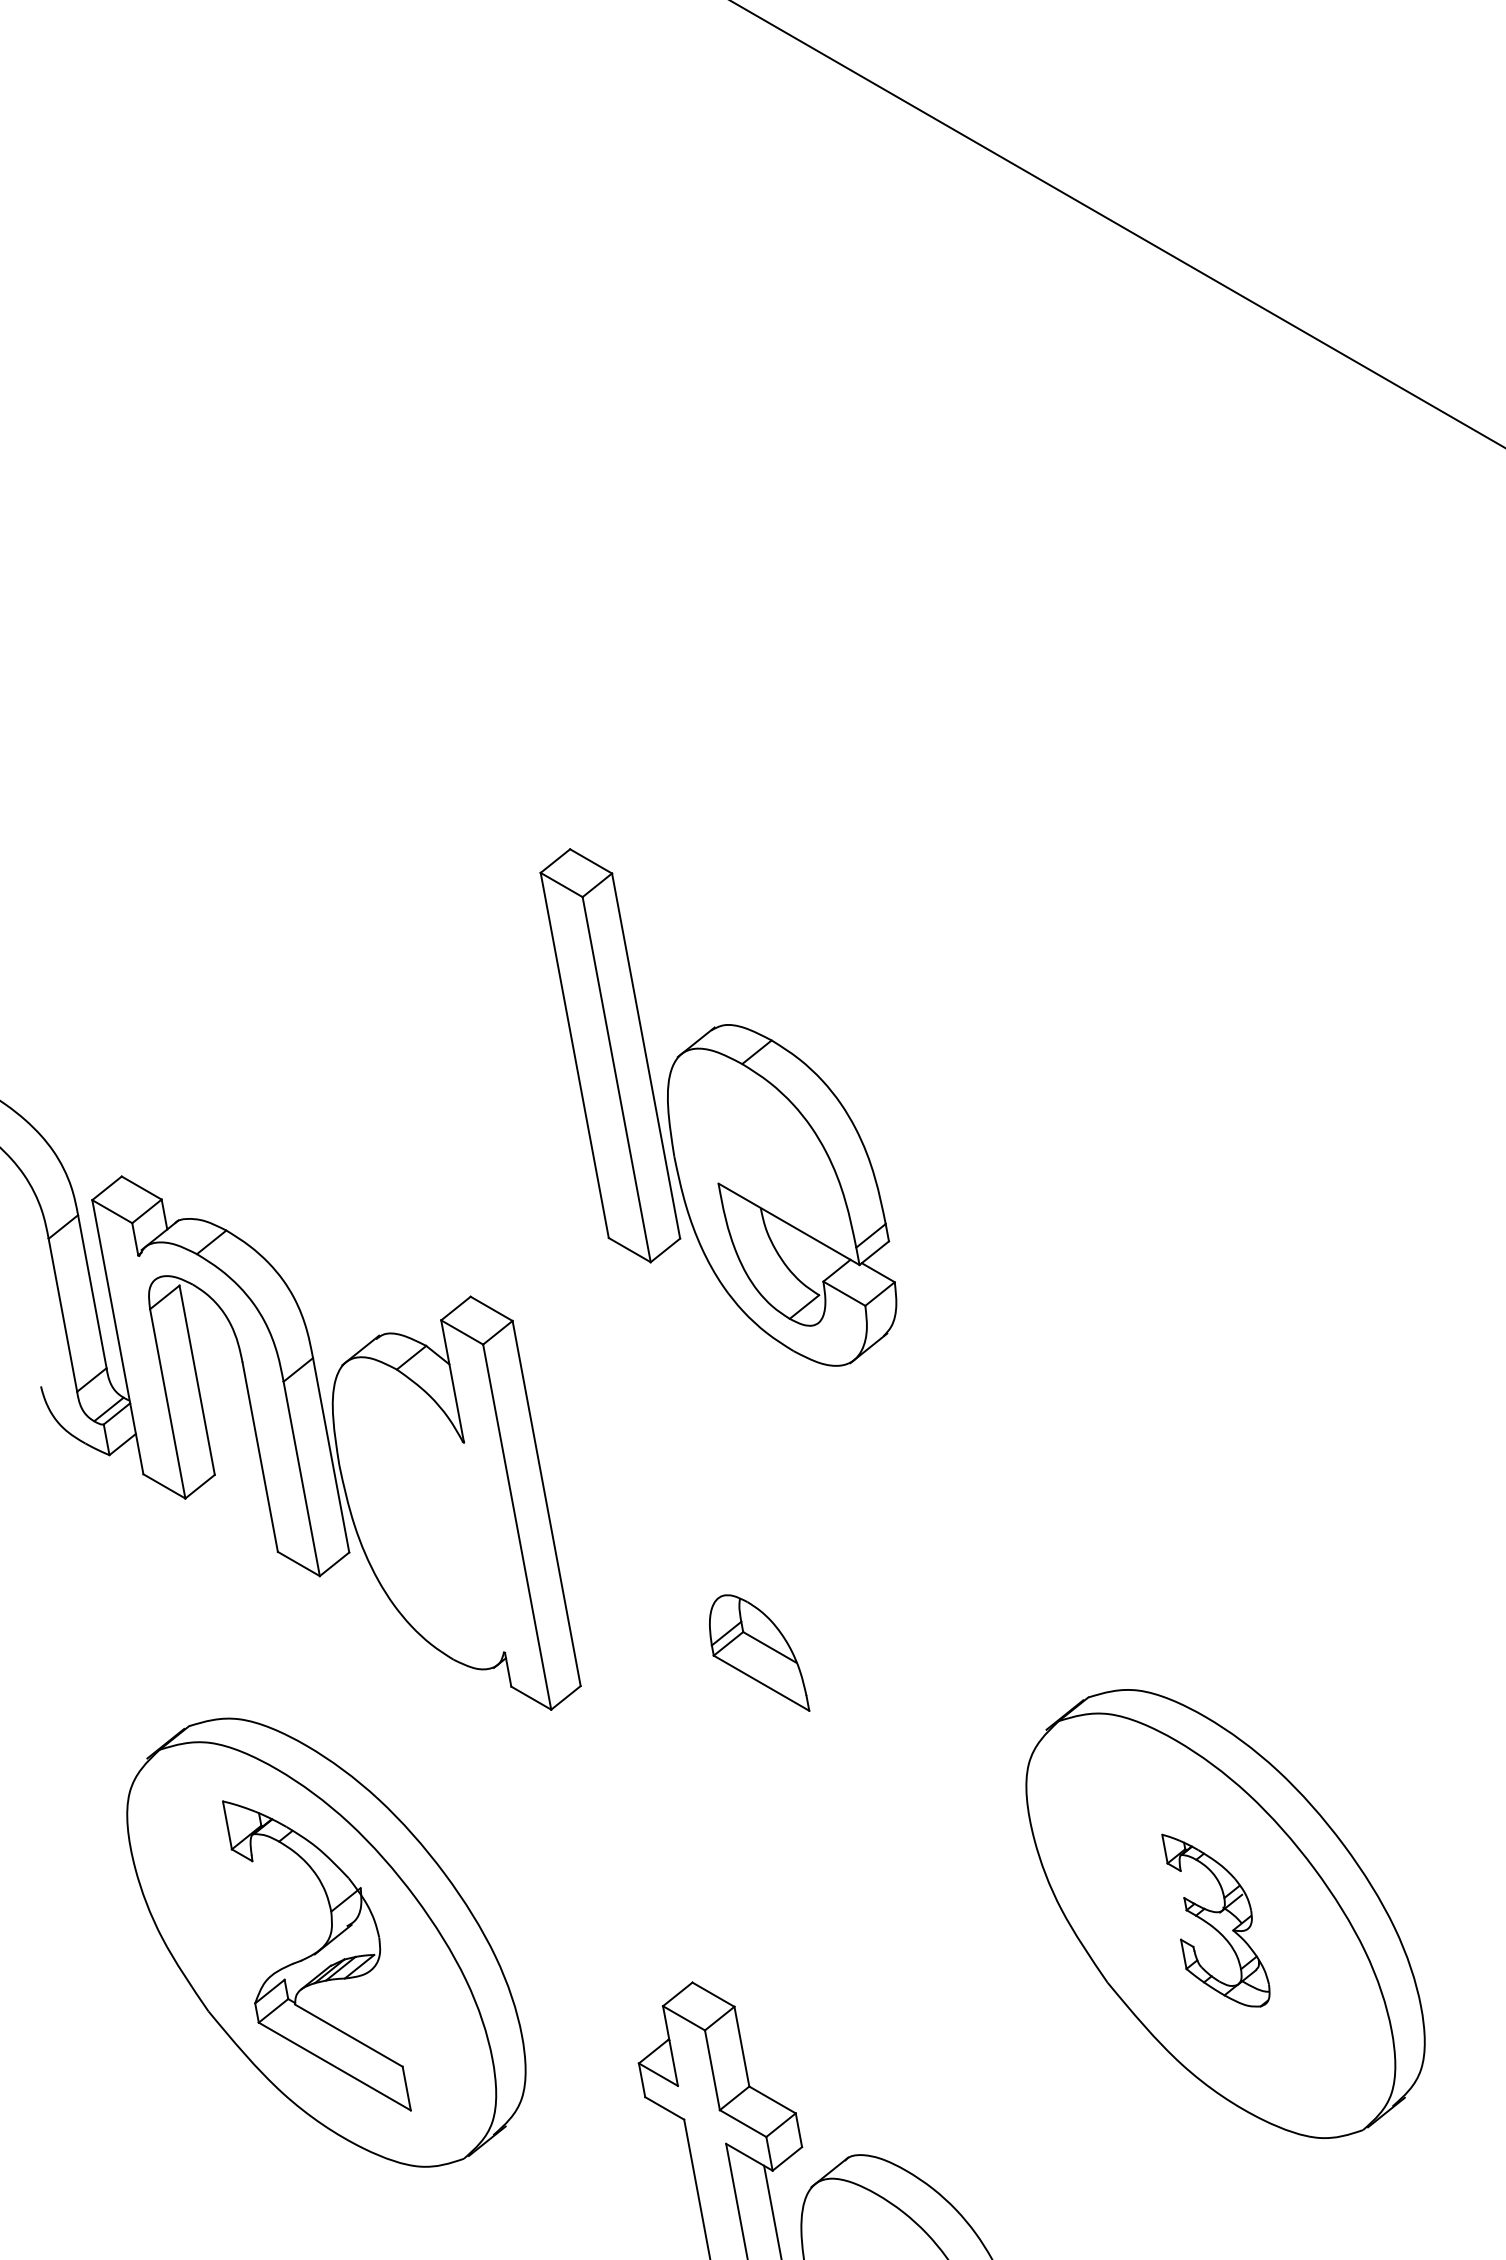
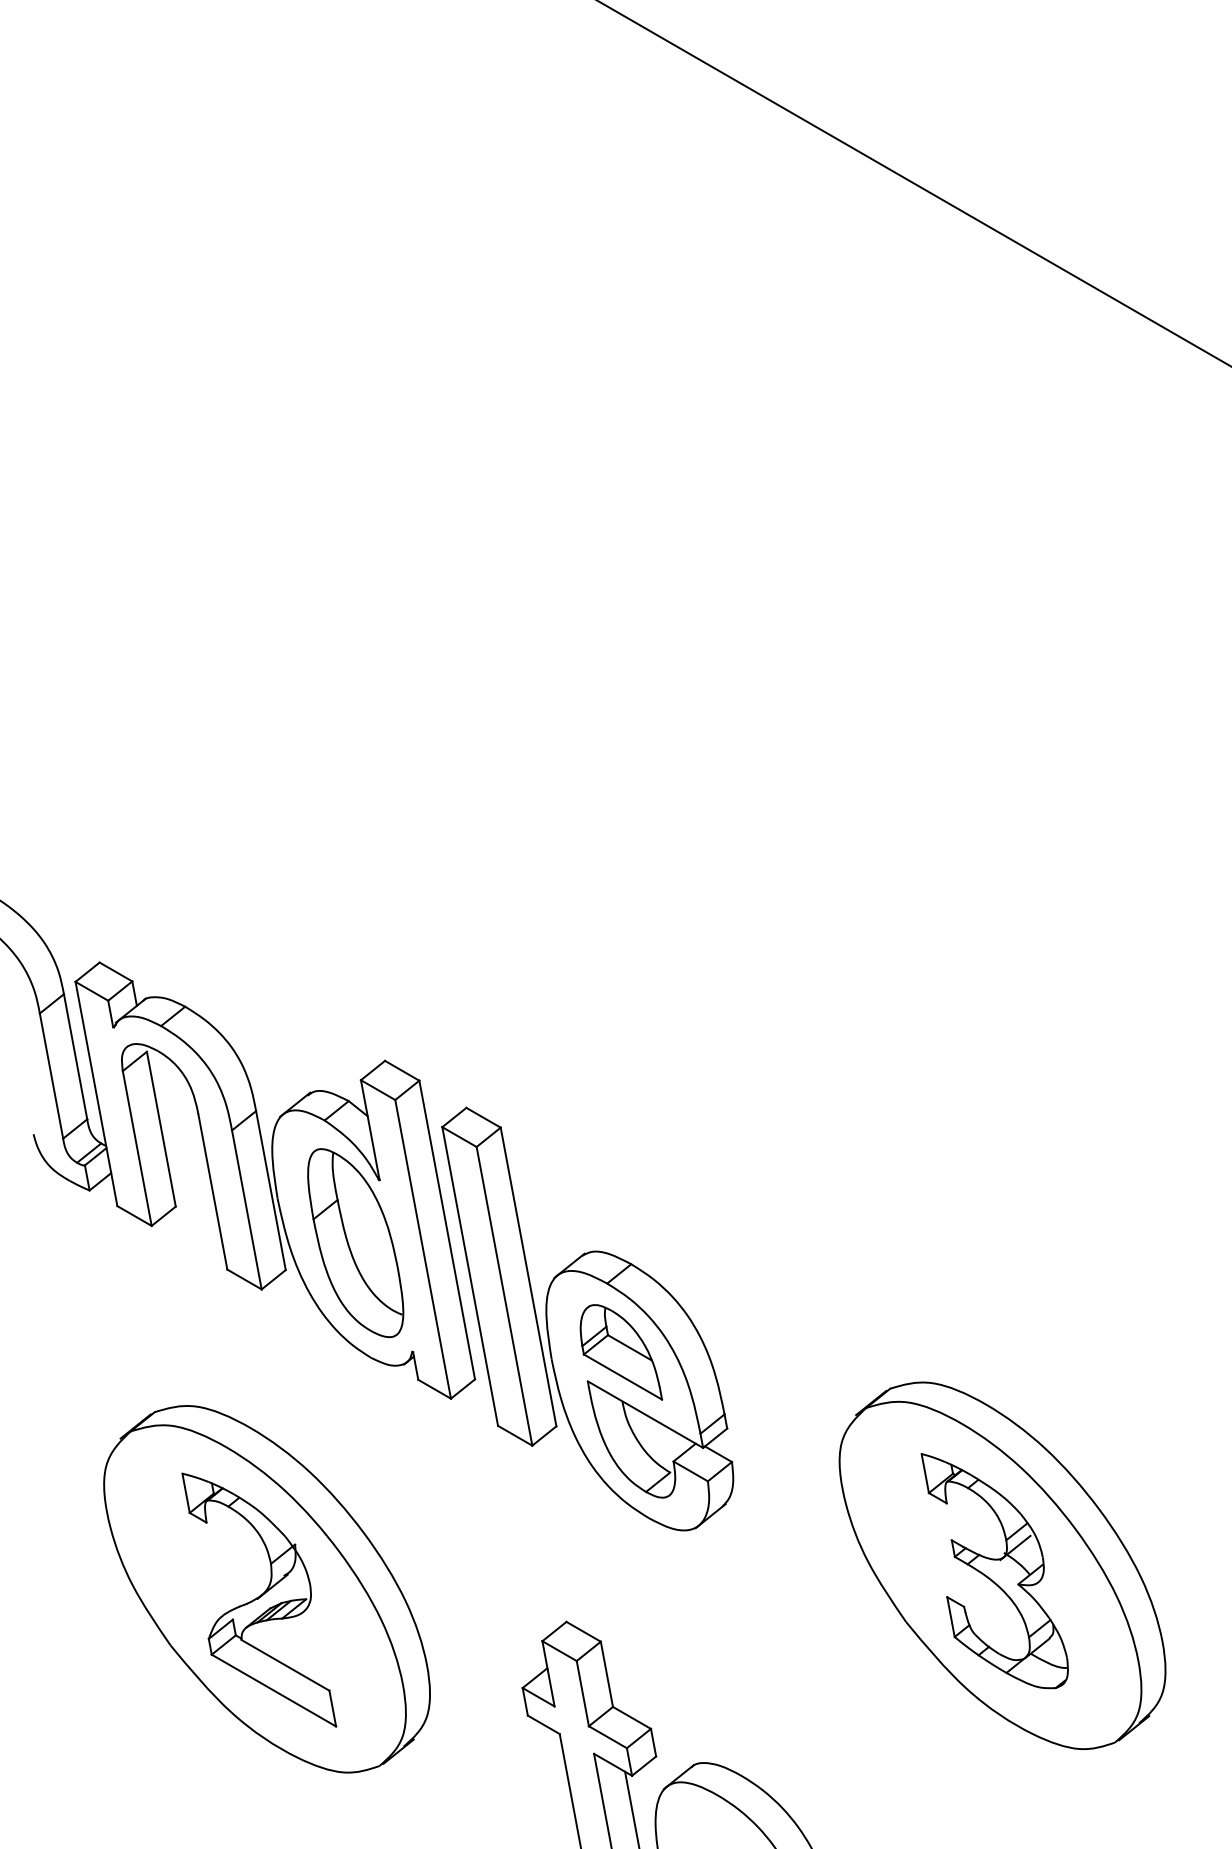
part: (718, 1106) -> (587, 1318), moved
part: (434, 1519) -> (355, 1243), added
part: (1215, 1920) -> (994, 1571), size x1.67

